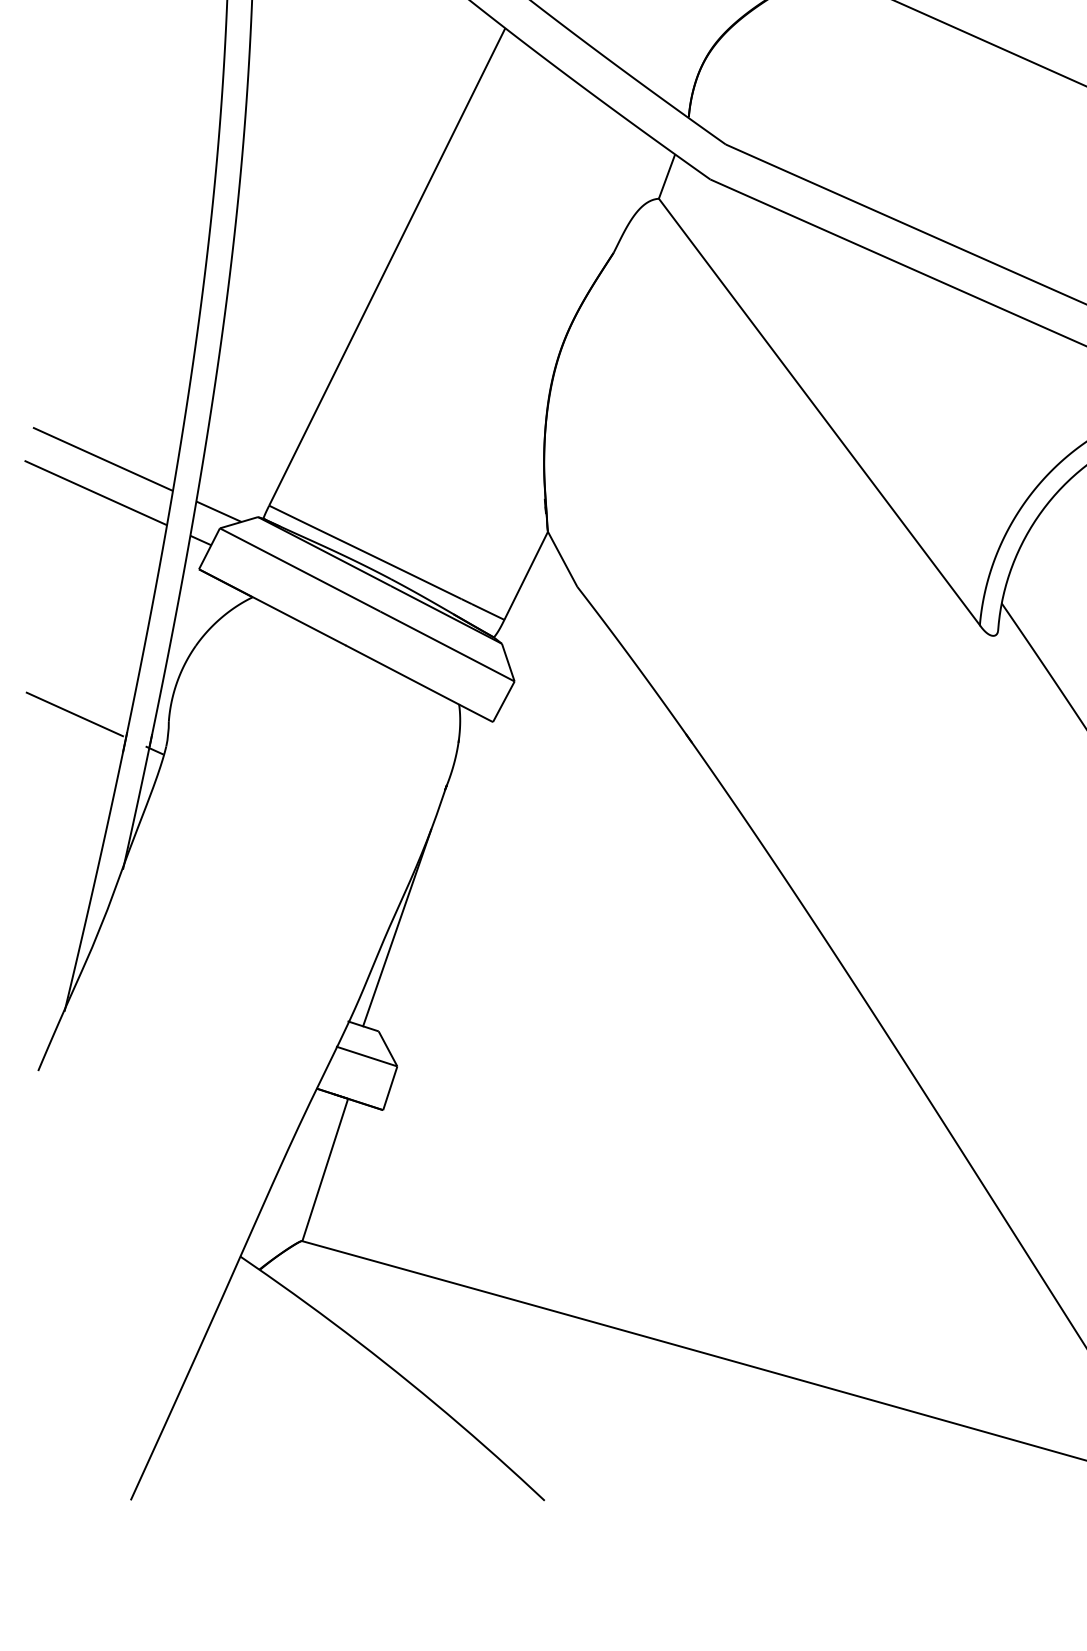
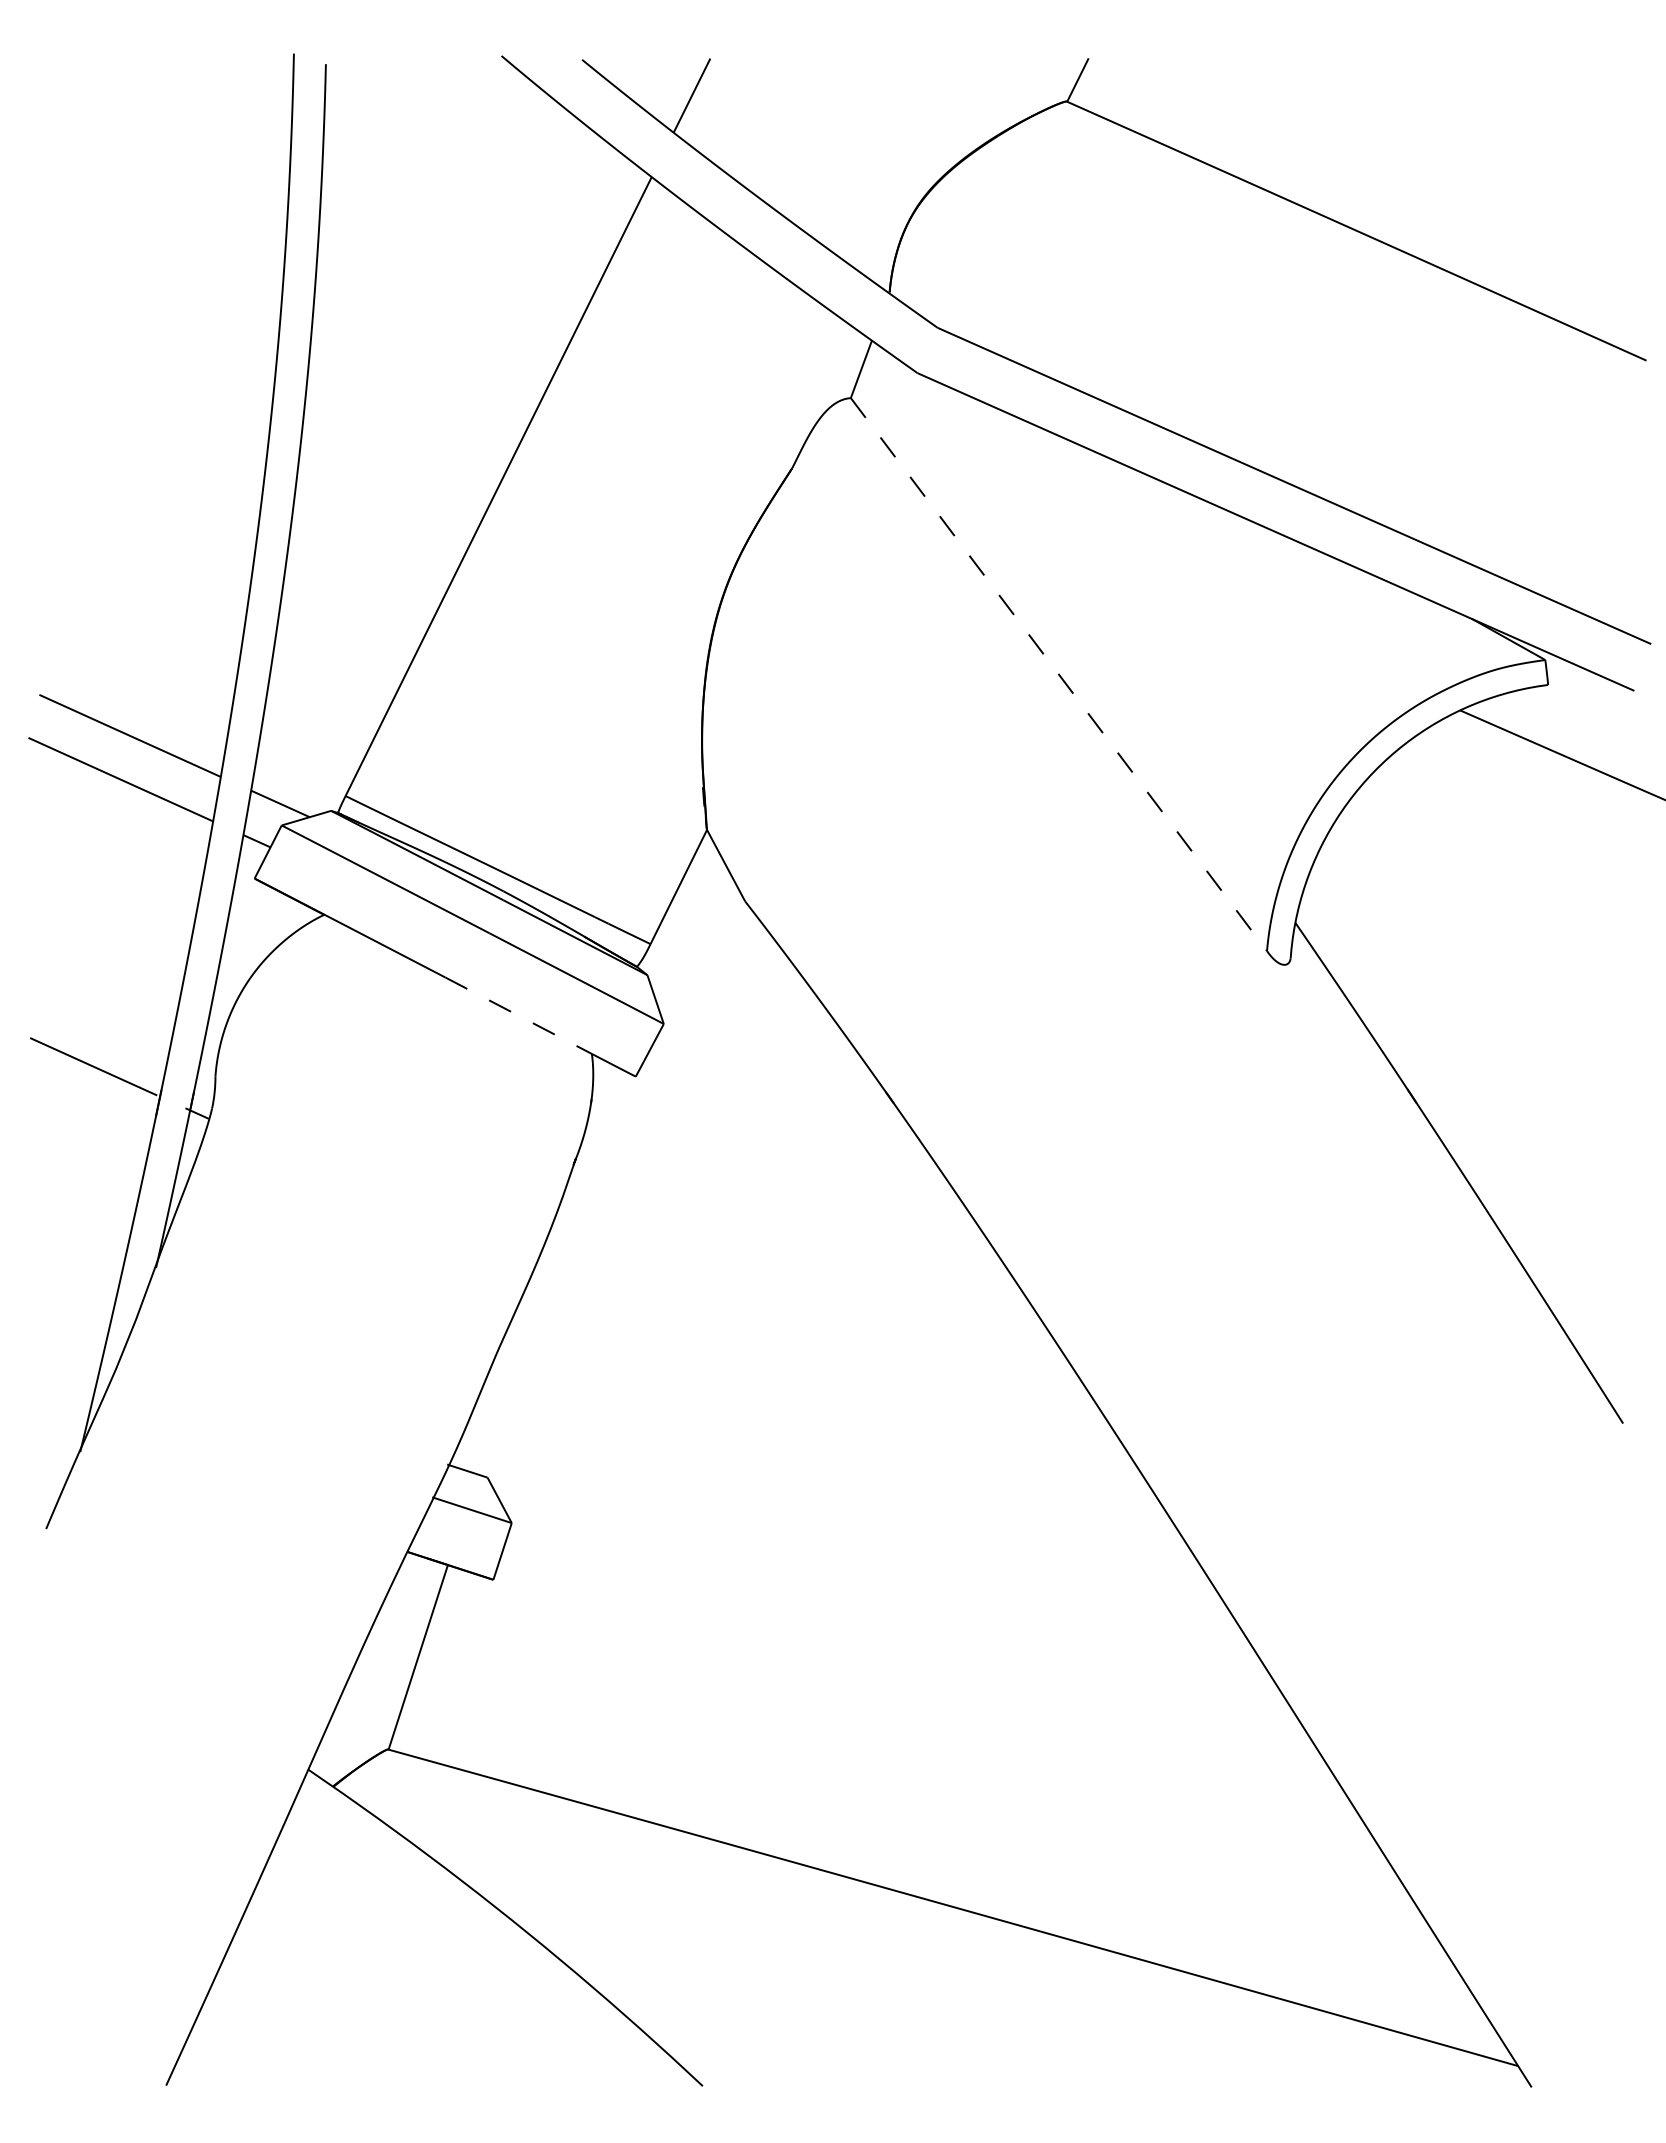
line: (819, 411) -> (1059, 674), solid -> dashed
line: (402, 674) -> (518, 1015), solid -> dashed
line: (397, 927) -> (511, 1343), removed

